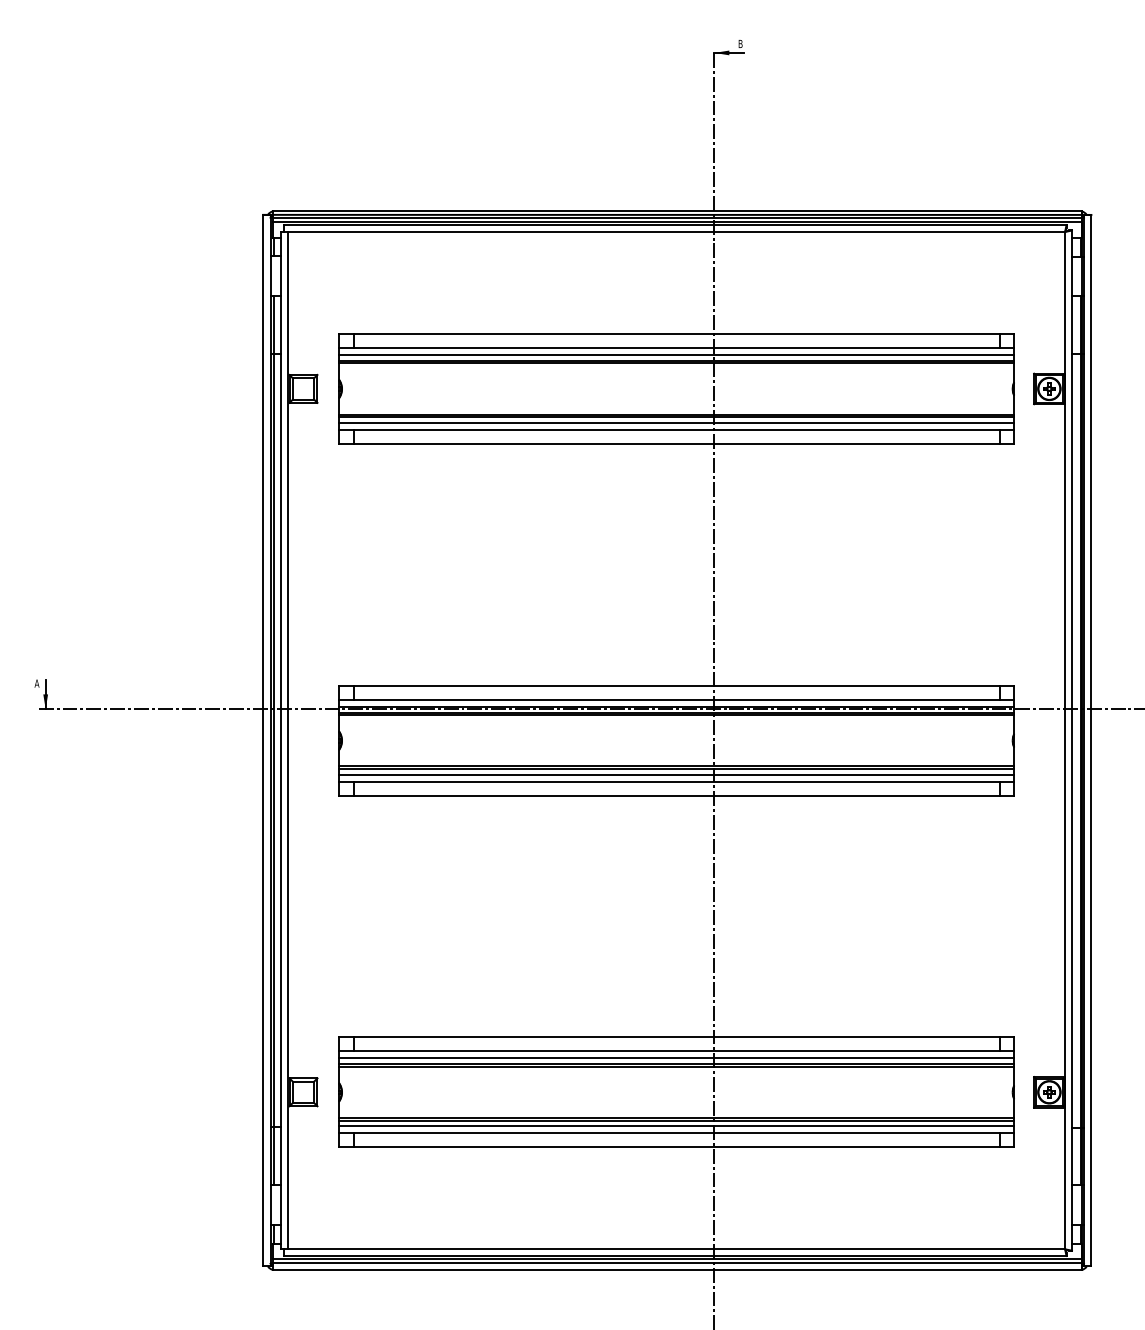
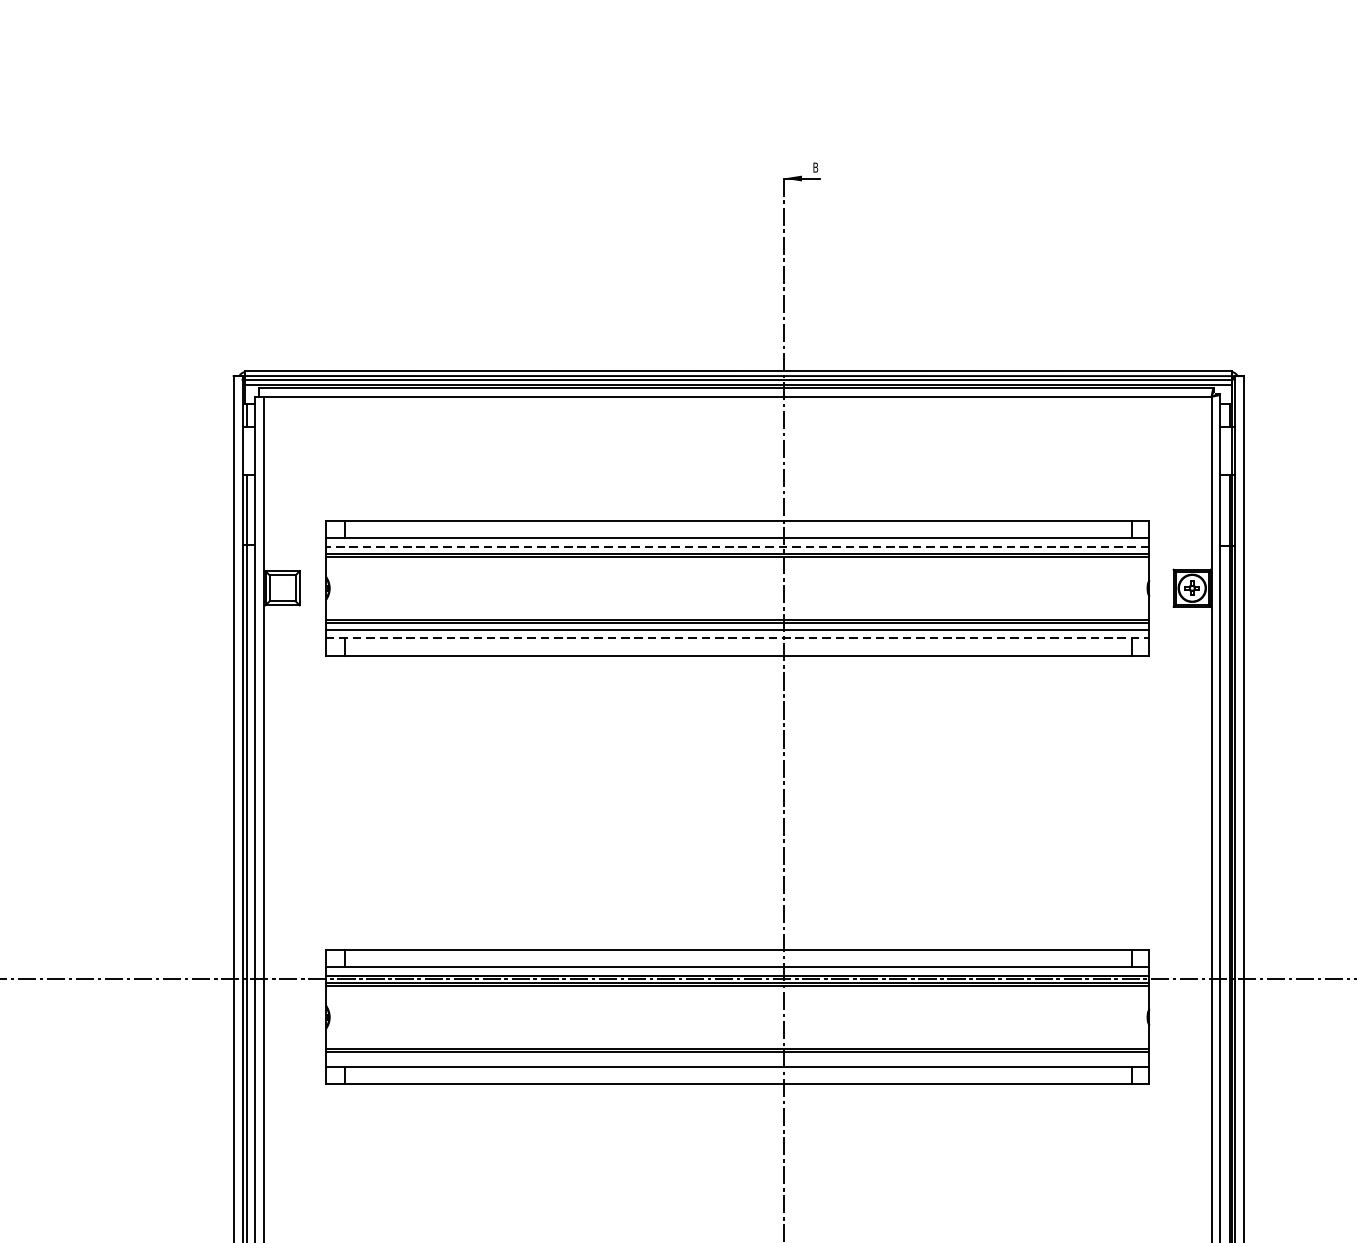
line: (676, 355) -> (737, 547), solid -> dashed
line: (676, 430) -> (737, 638), solid -> dashed
line: (676, 774) -> (737, 1058), removed

